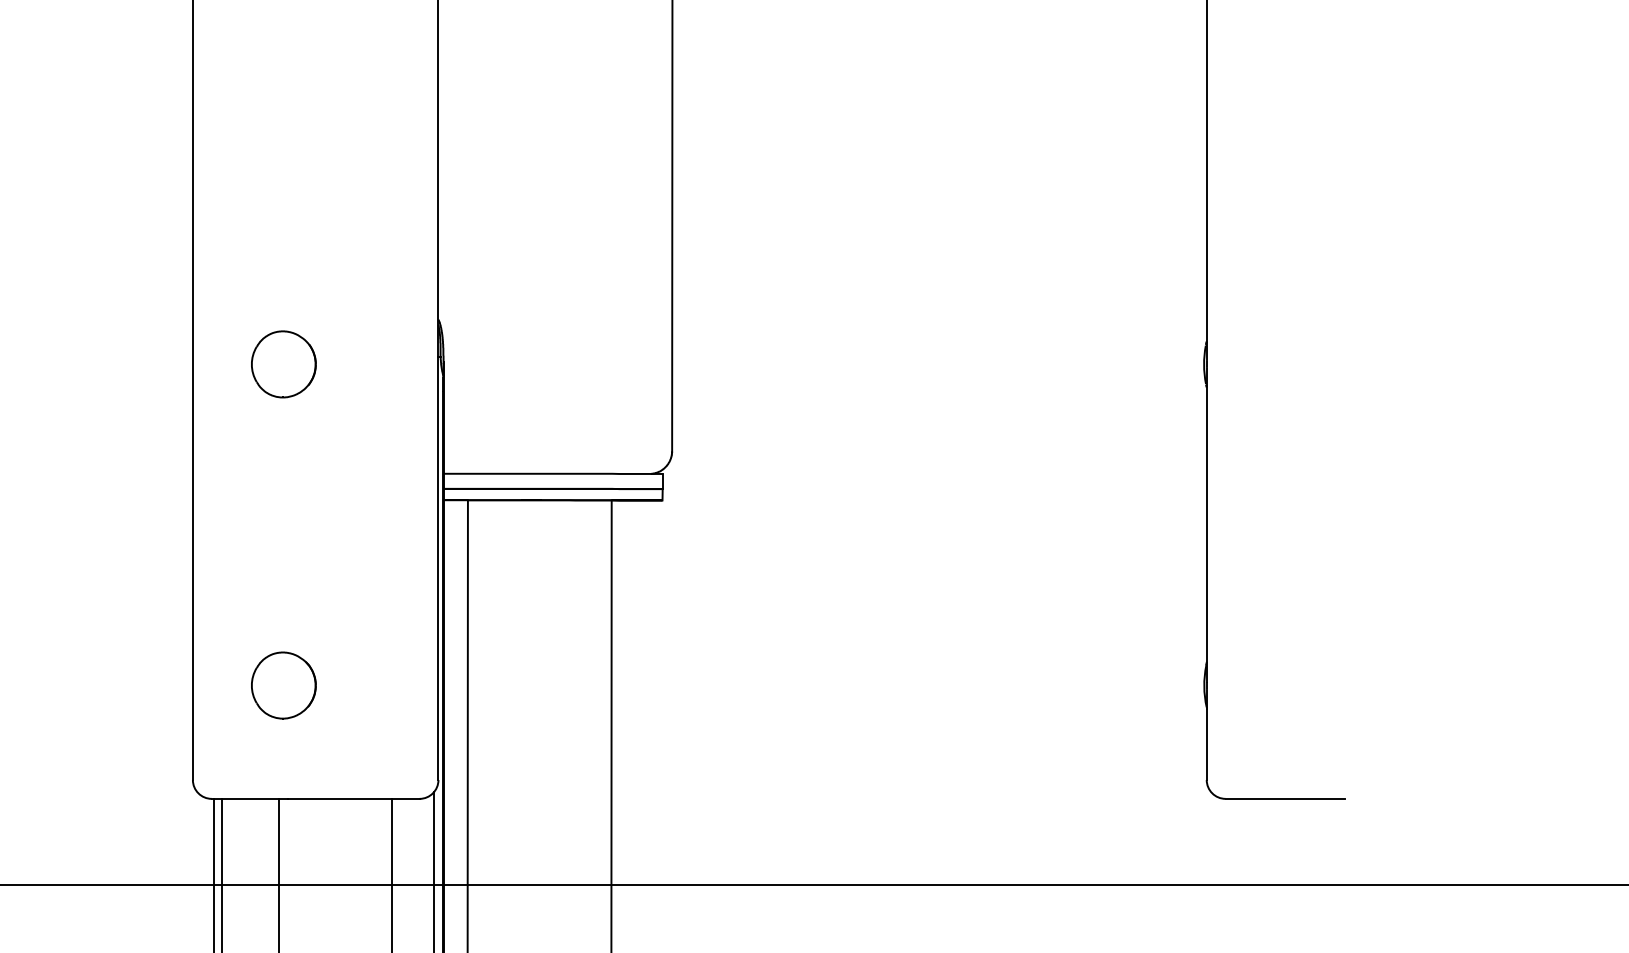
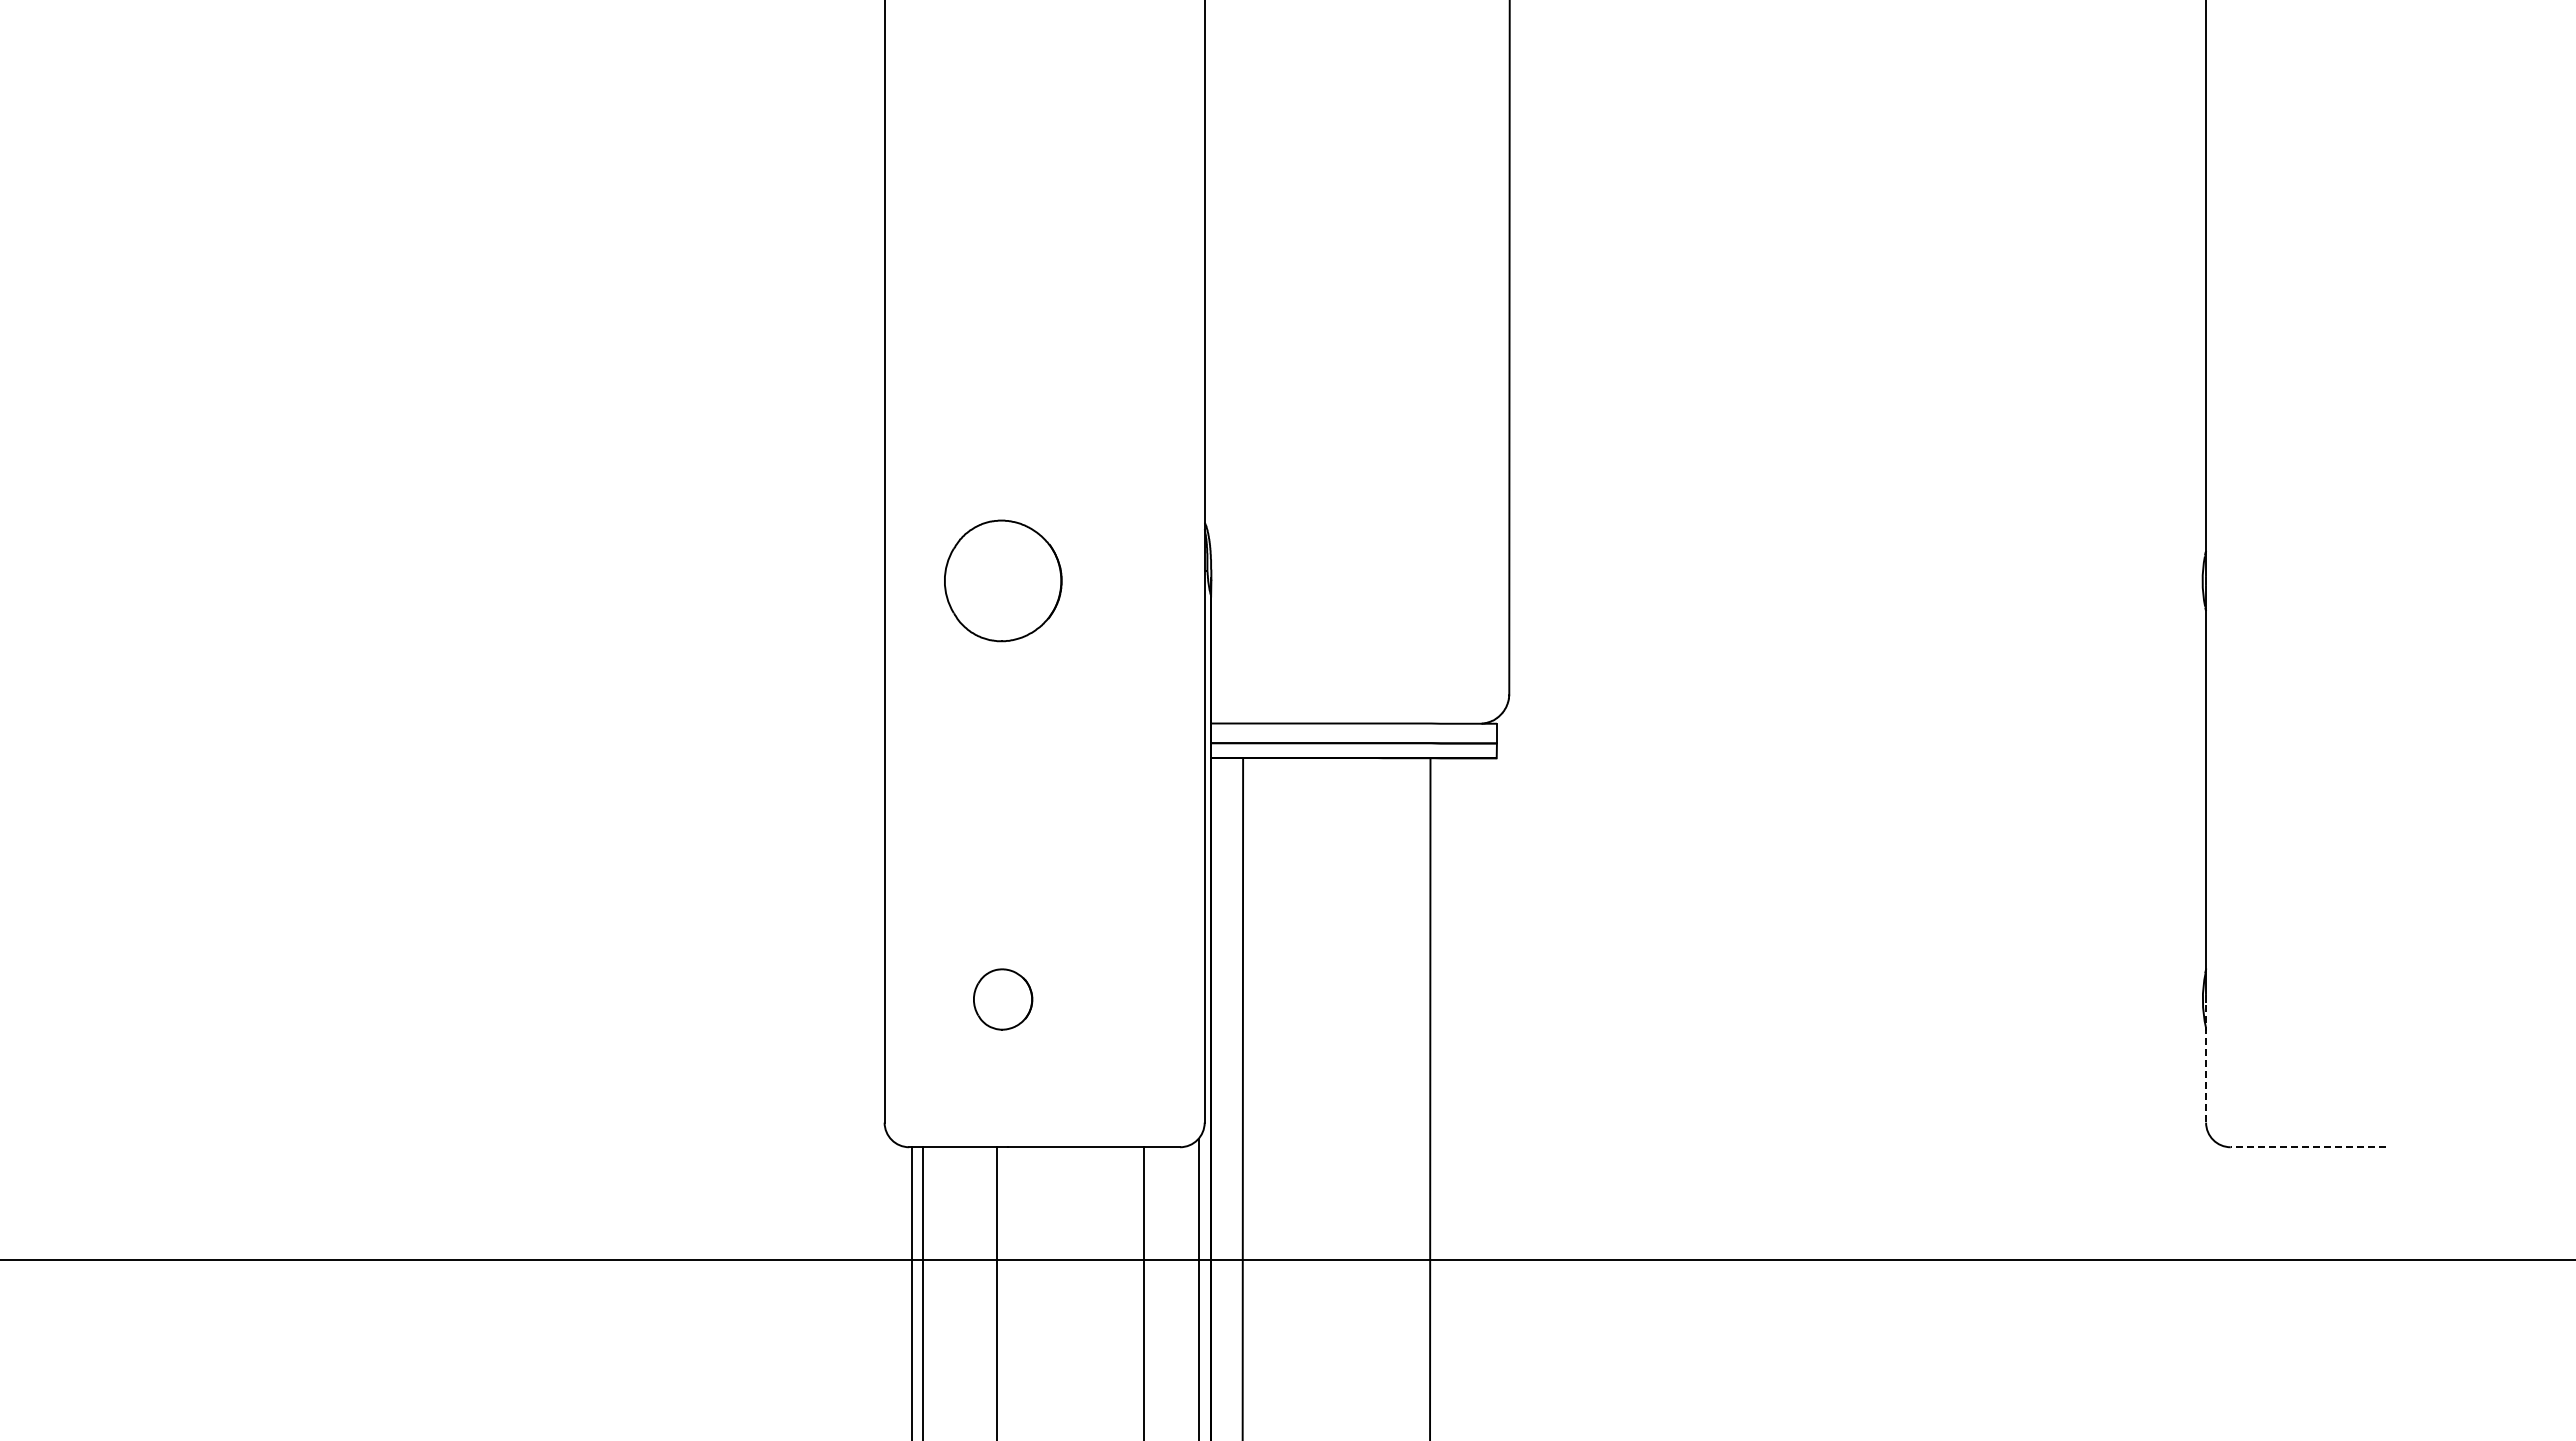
part: (283, 364) -> (1002, 580), size x1.4
part: (283, 685) -> (1002, 999), size x0.7
line: (1207, 734) -> (2206, 1063), solid -> dashed
line: (1285, 799) -> (2308, 1147), solid -> dashed

